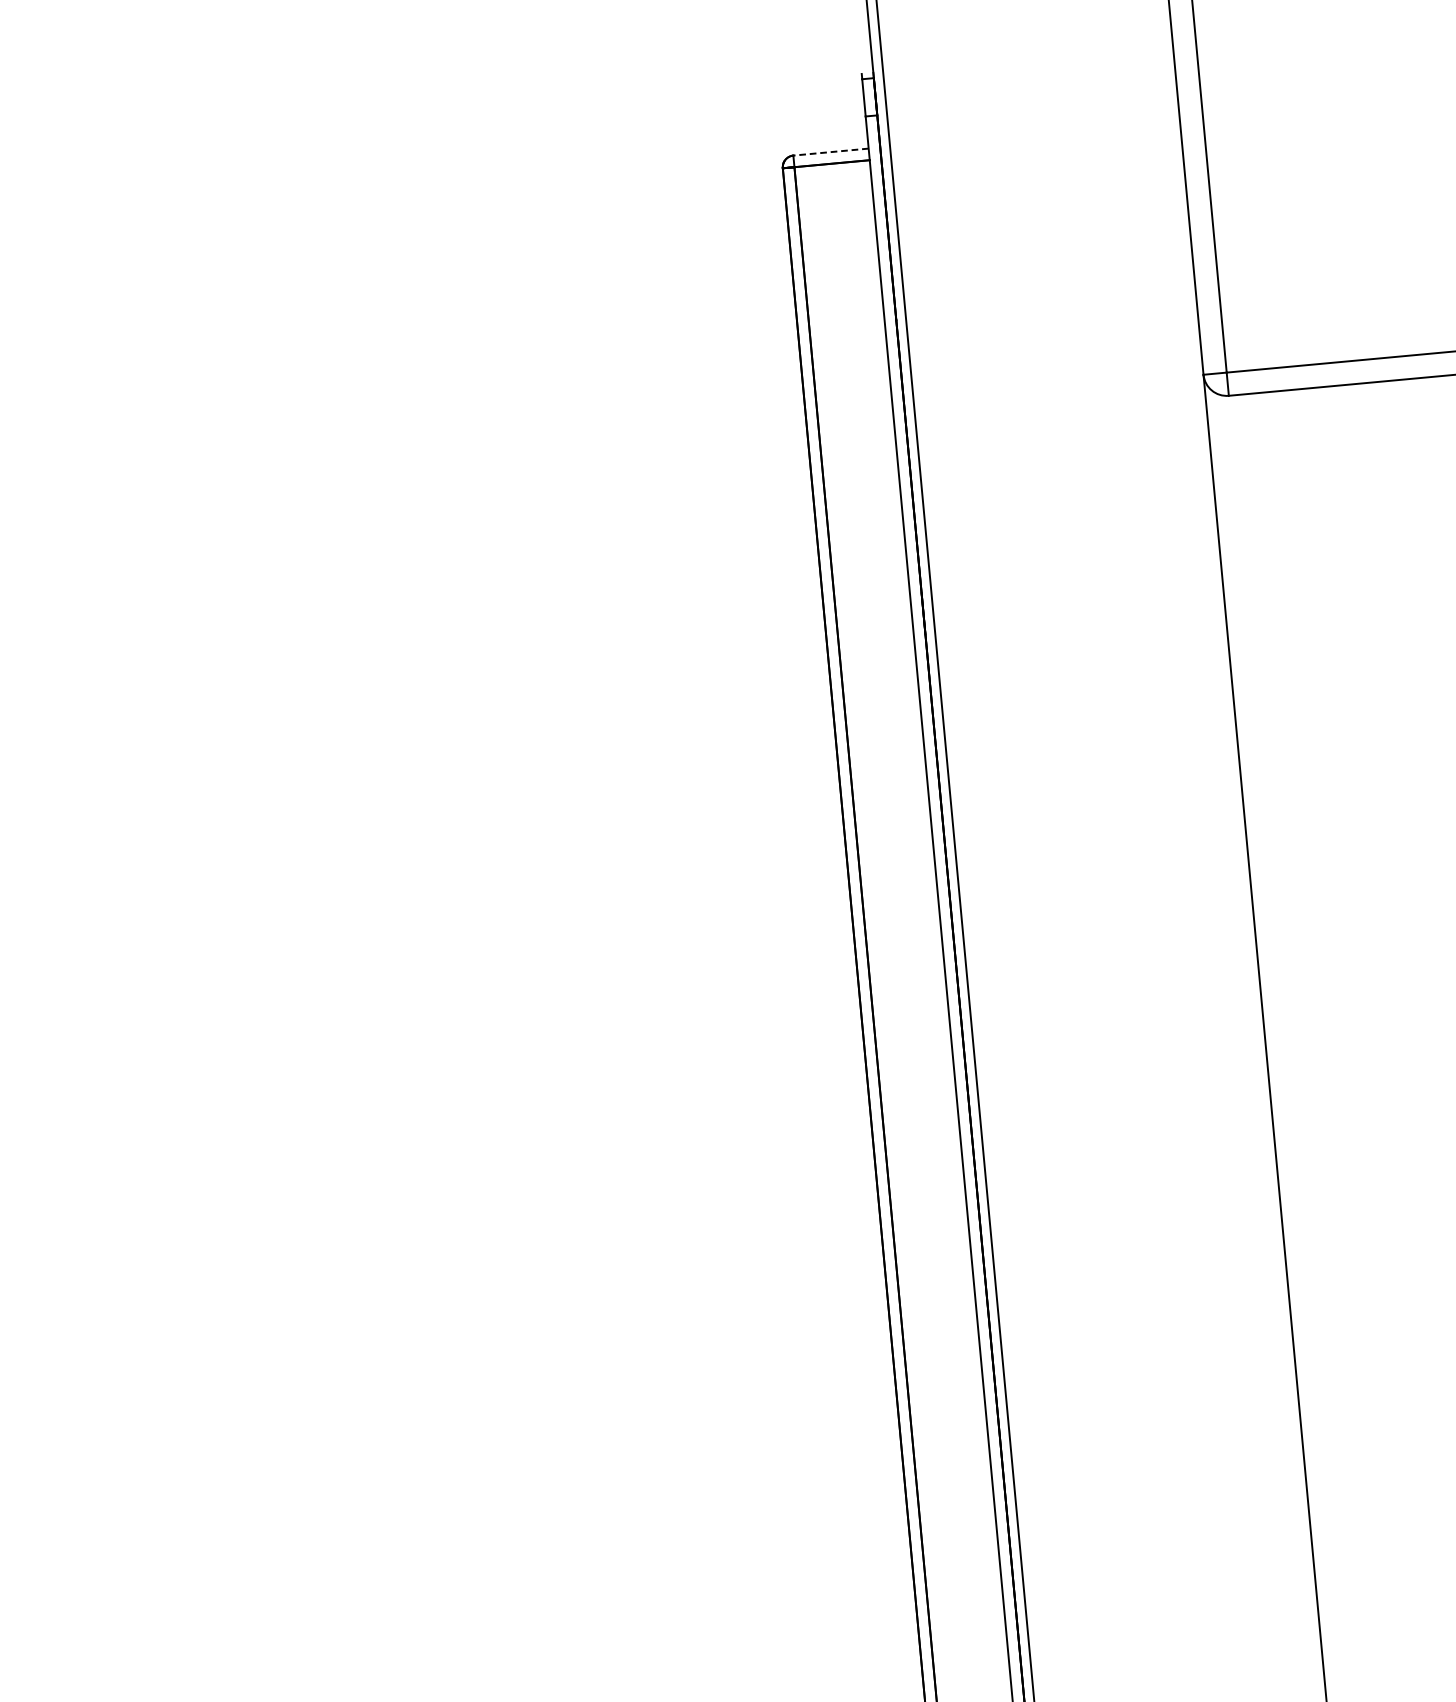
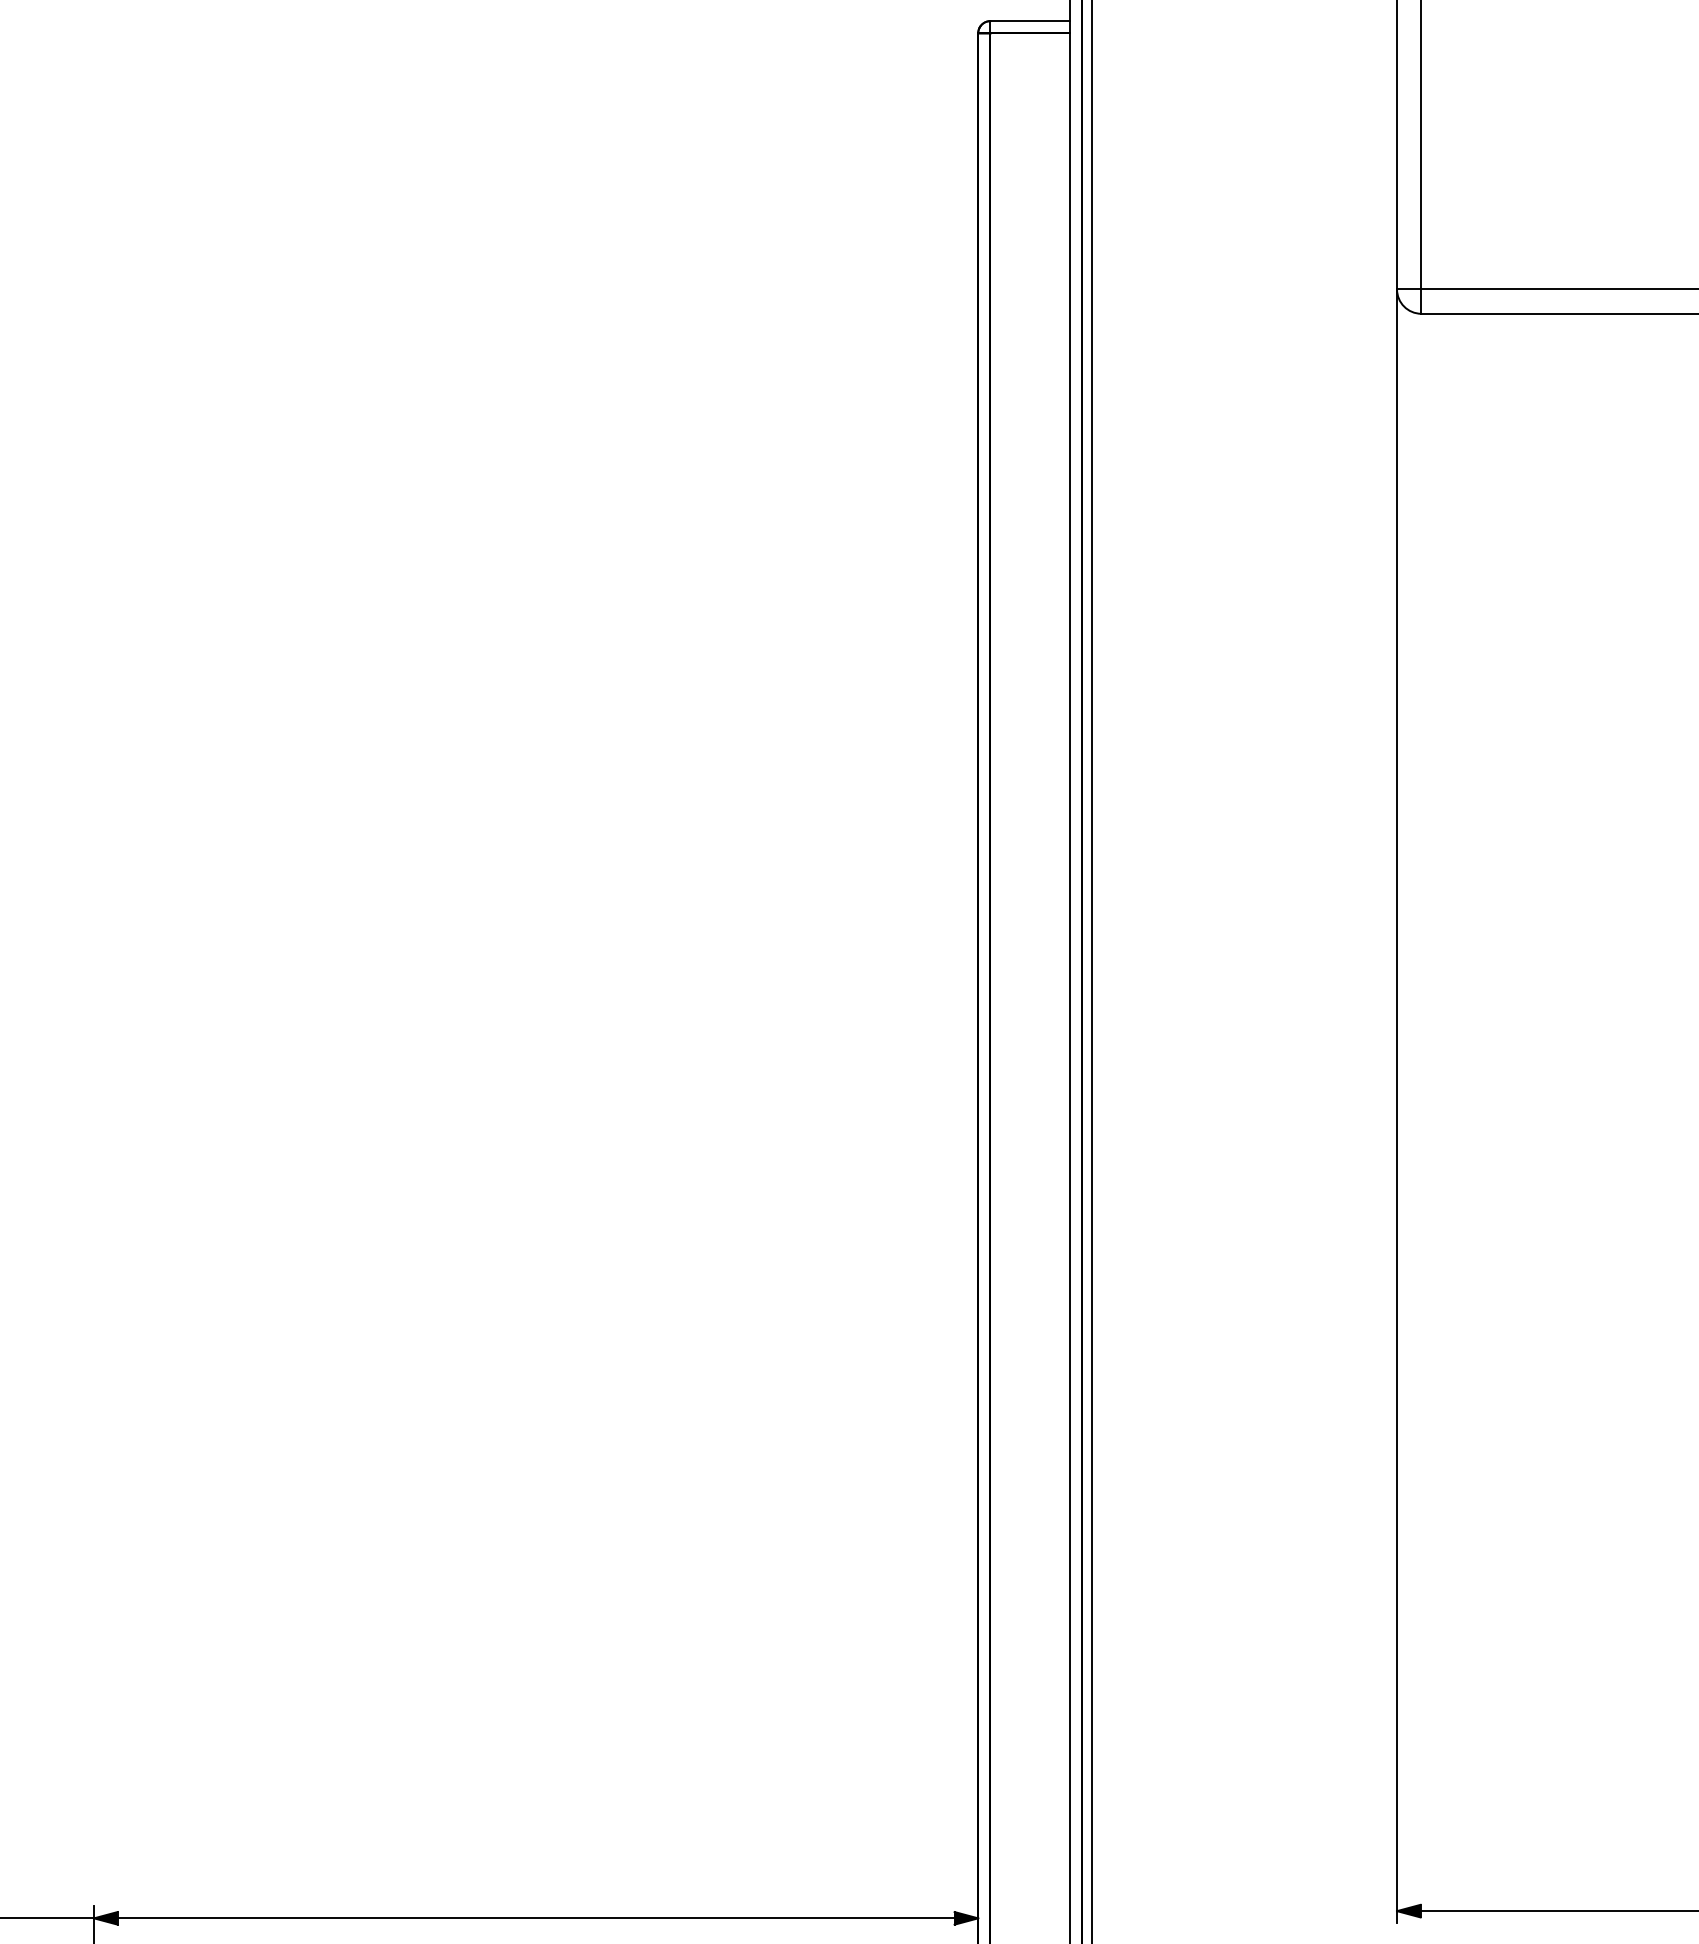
line: (831, 152) -> (1030, 21), dashed -> solid

